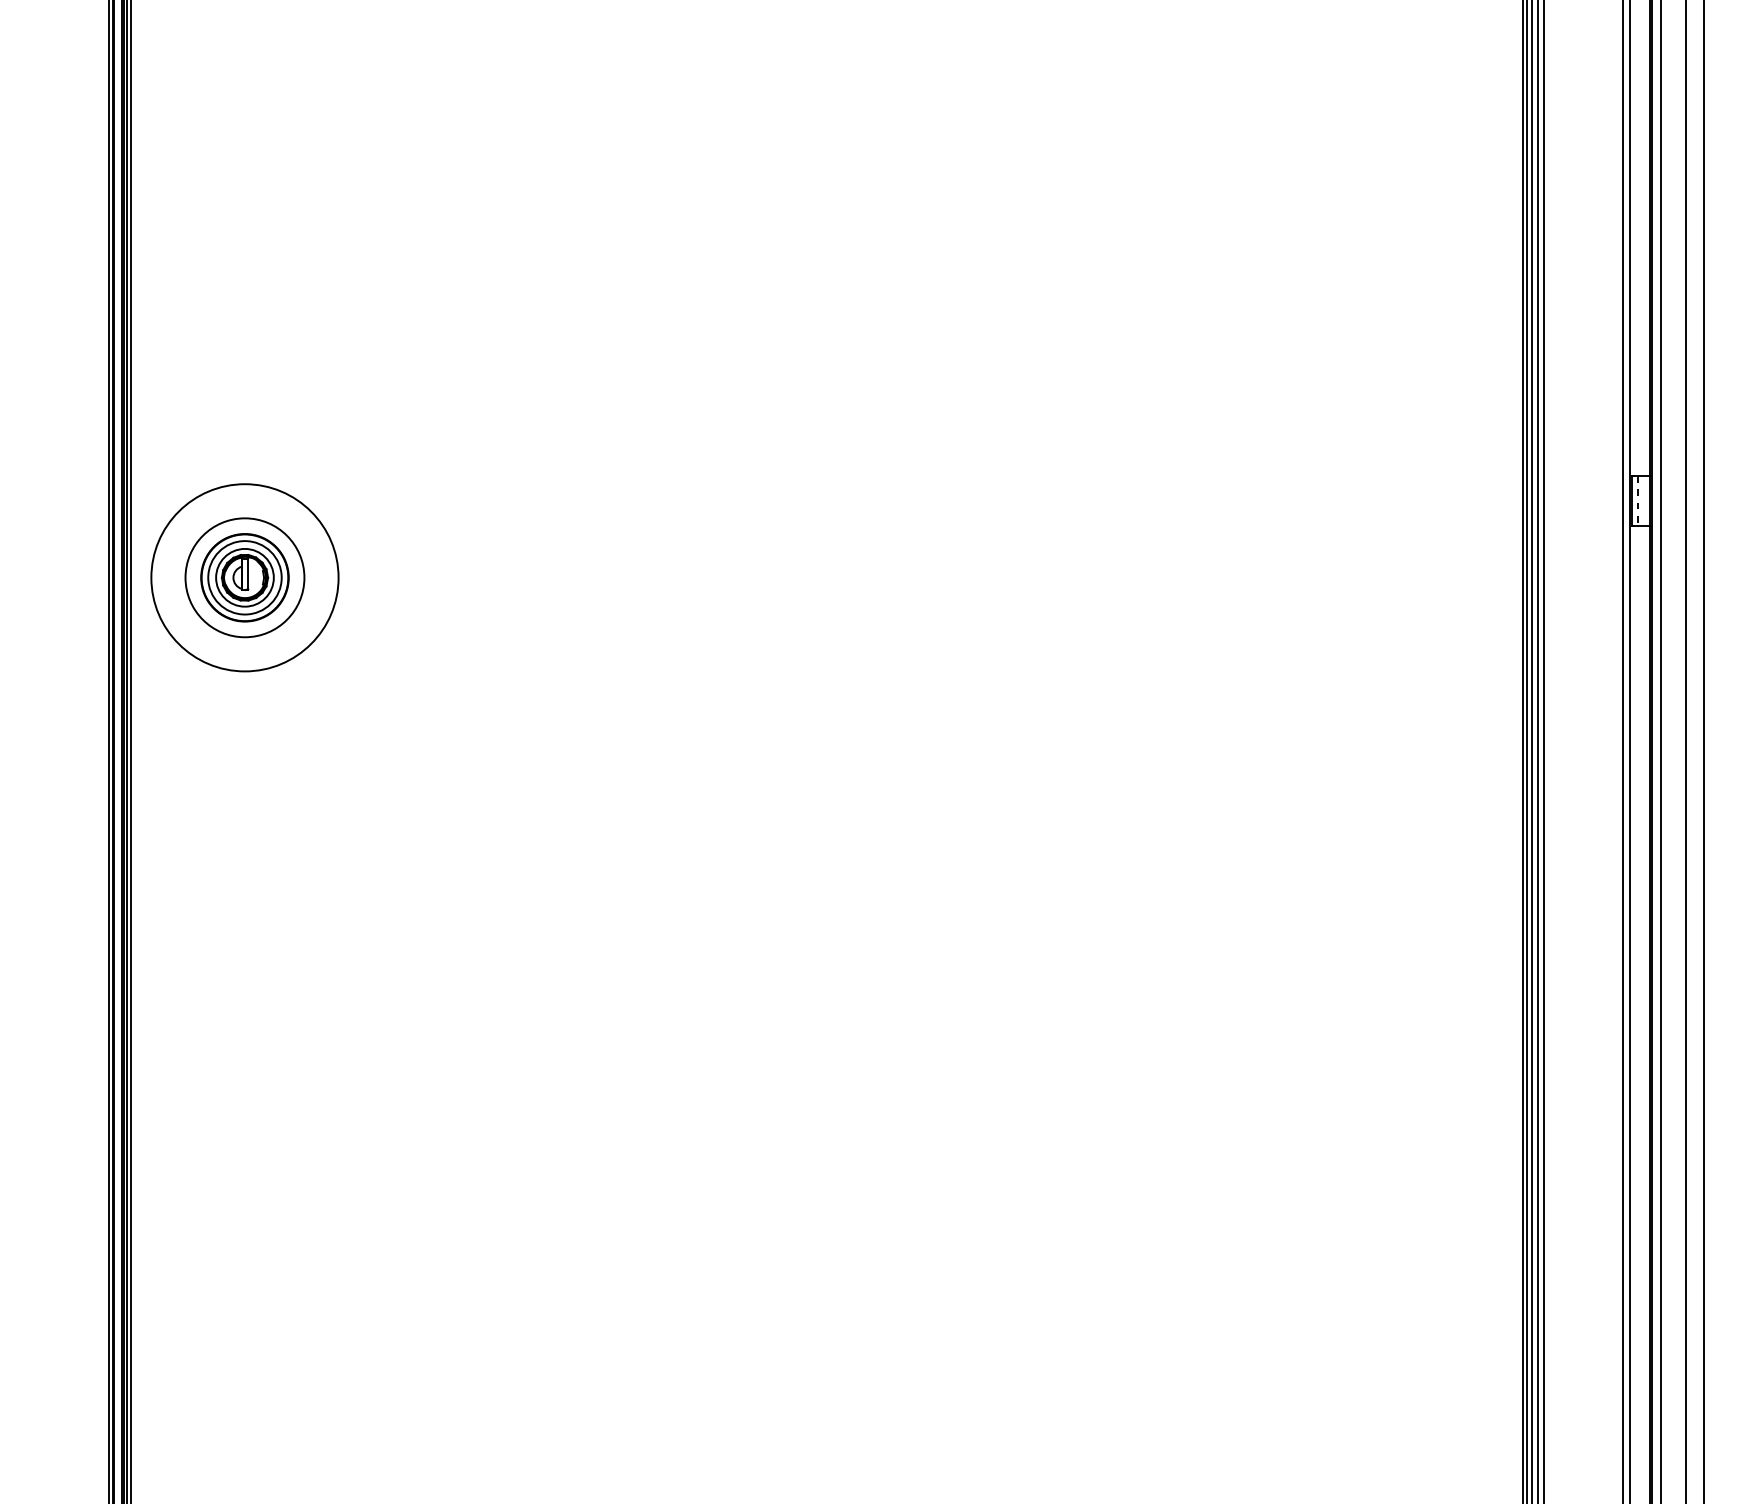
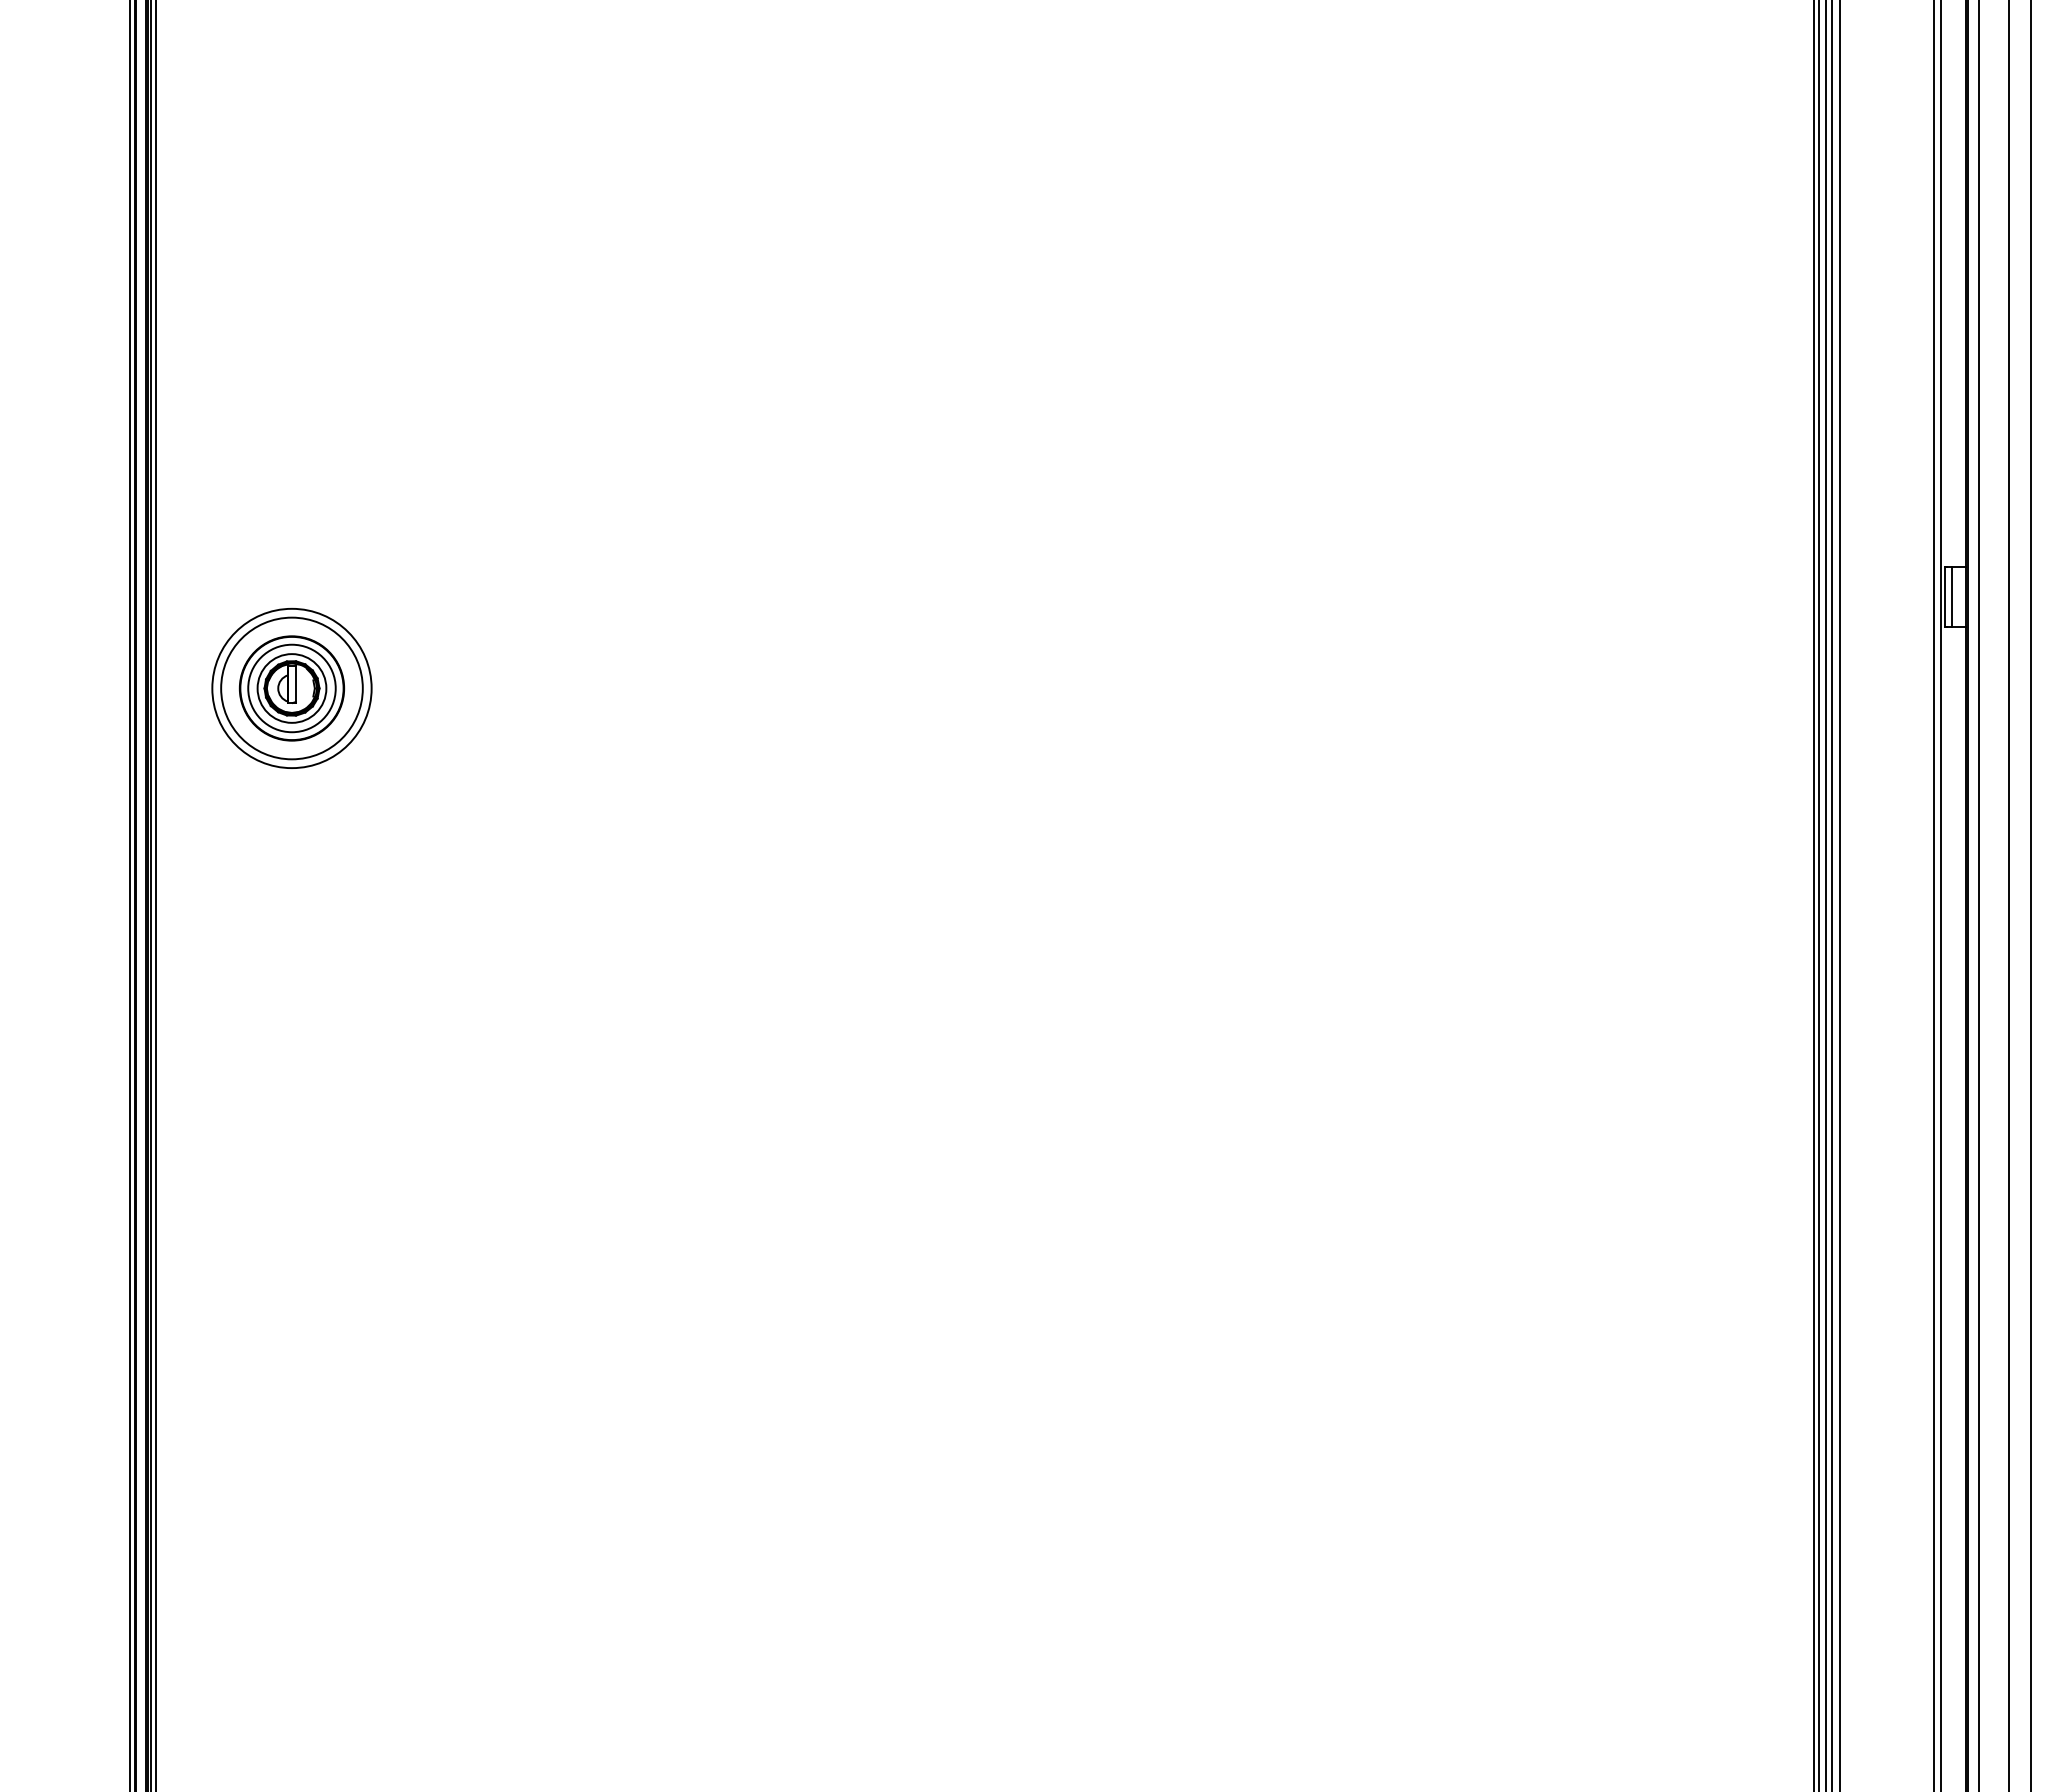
line: (1638, 500) -> (1952, 596), dashed -> solid
circle: (244, 577) -> (291, 688), size x0.71

